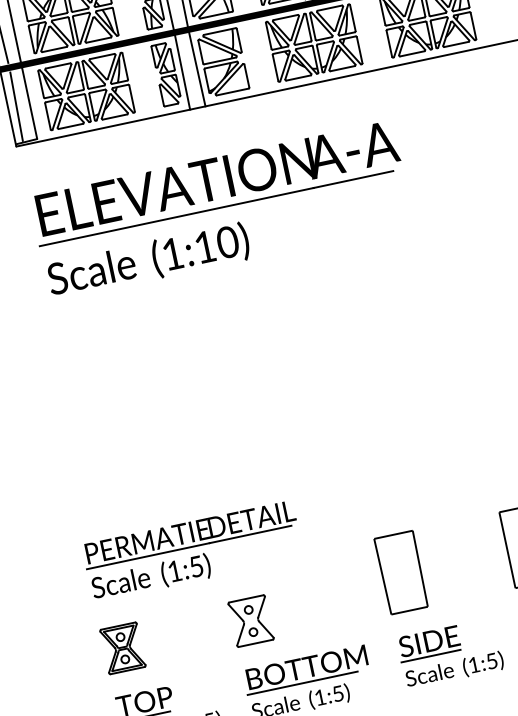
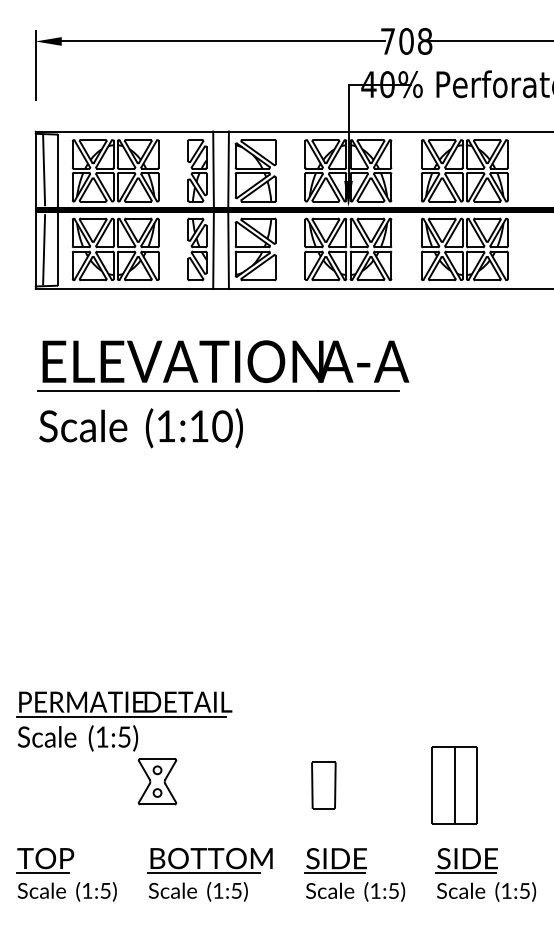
part: (401, 572) -> (323, 785), size x0.6
part: (251, 620) -> (157, 781), moved
part: (122, 648) -> (35, 801), removed

